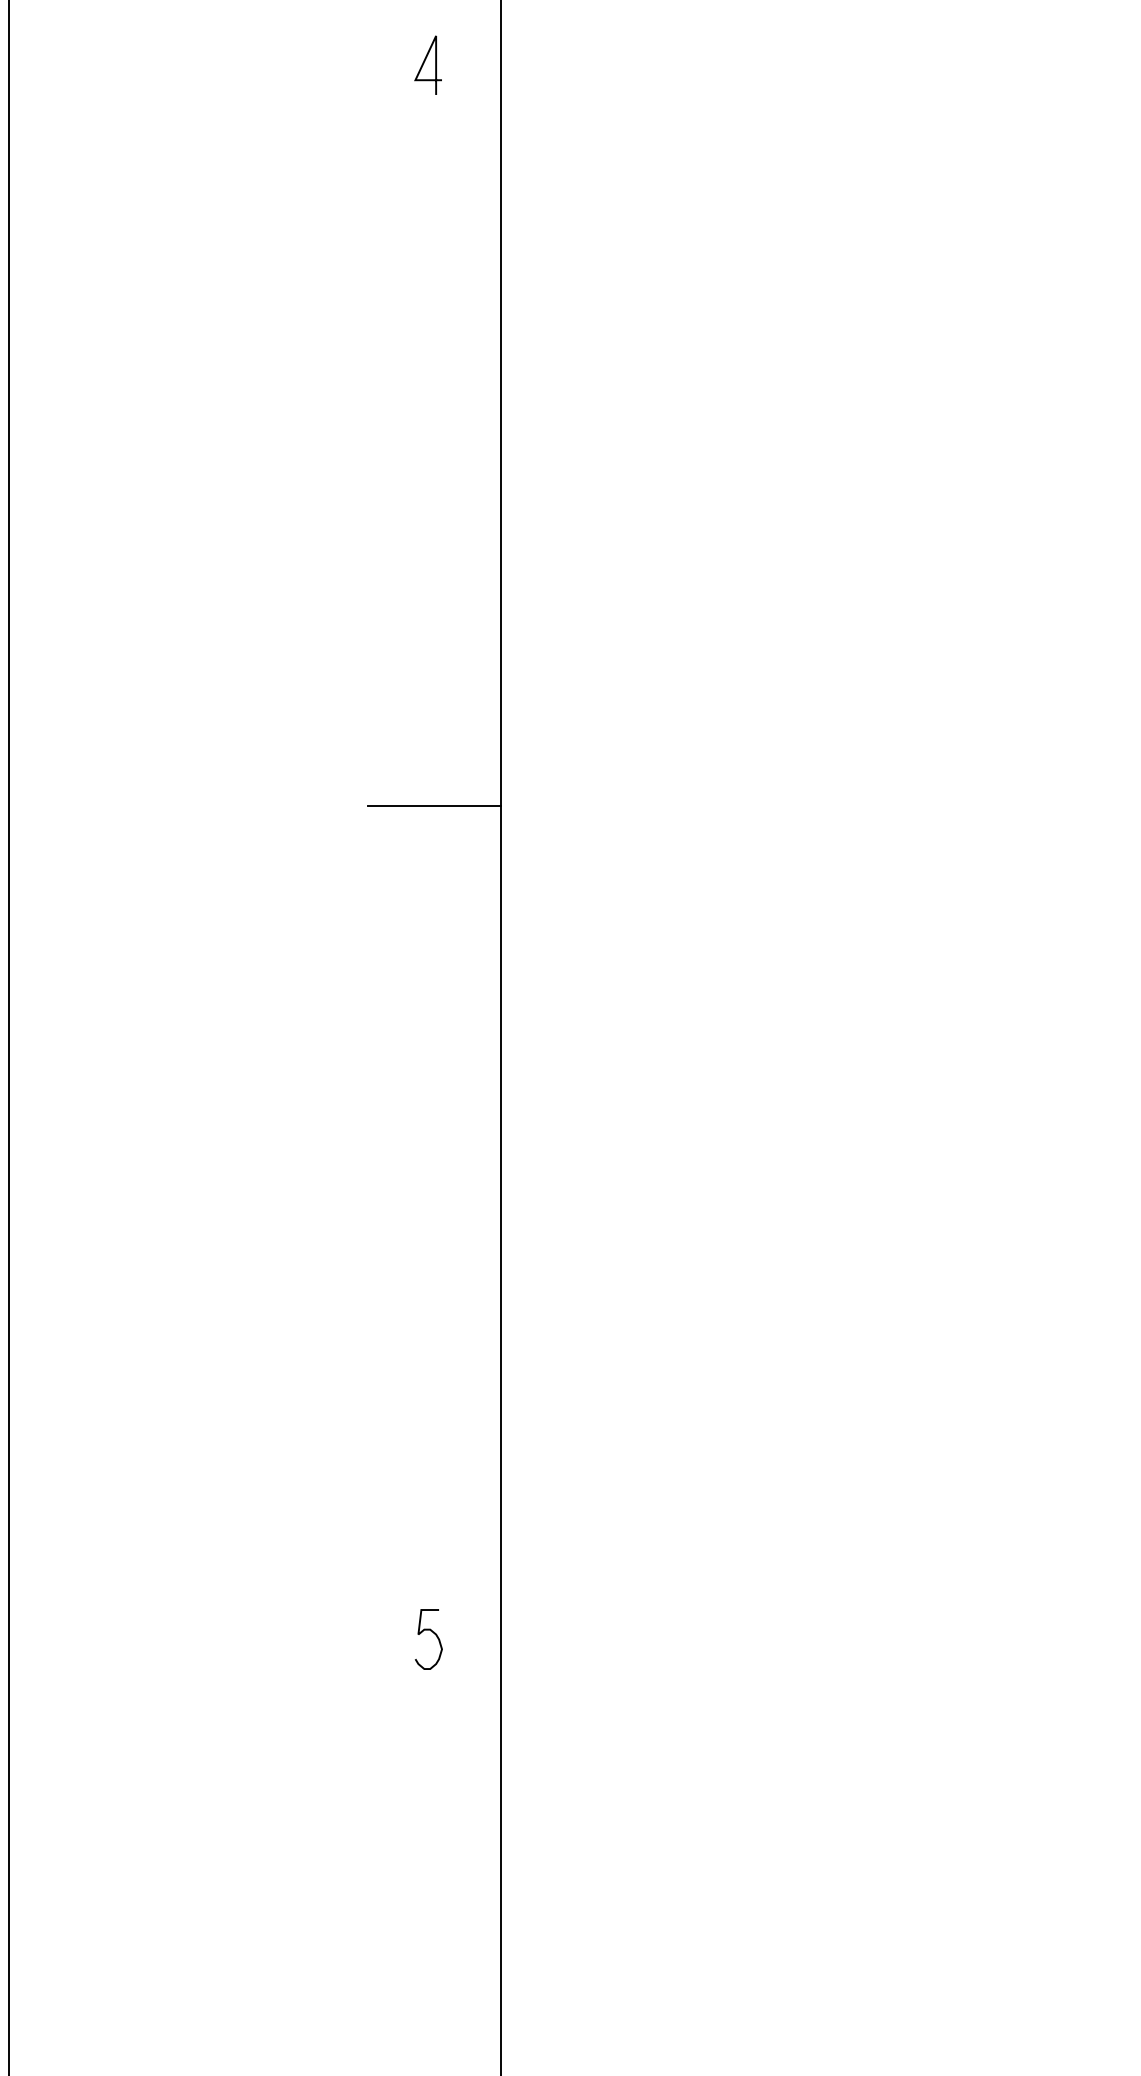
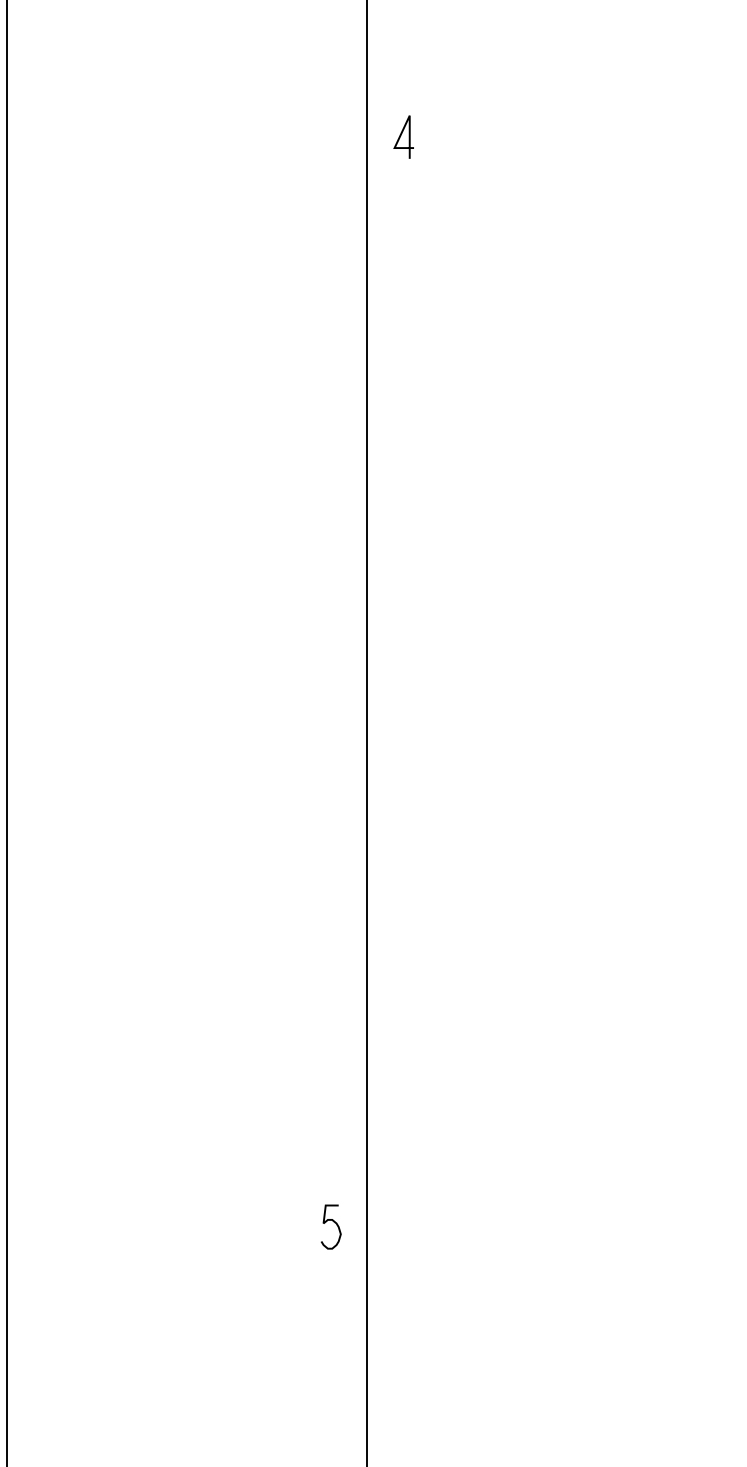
line: (424, 63) -> (401, 135), moved
line: (434, 805) -> (318, 678), removed
curve: (433, 1633) -> (334, 1222), moved

